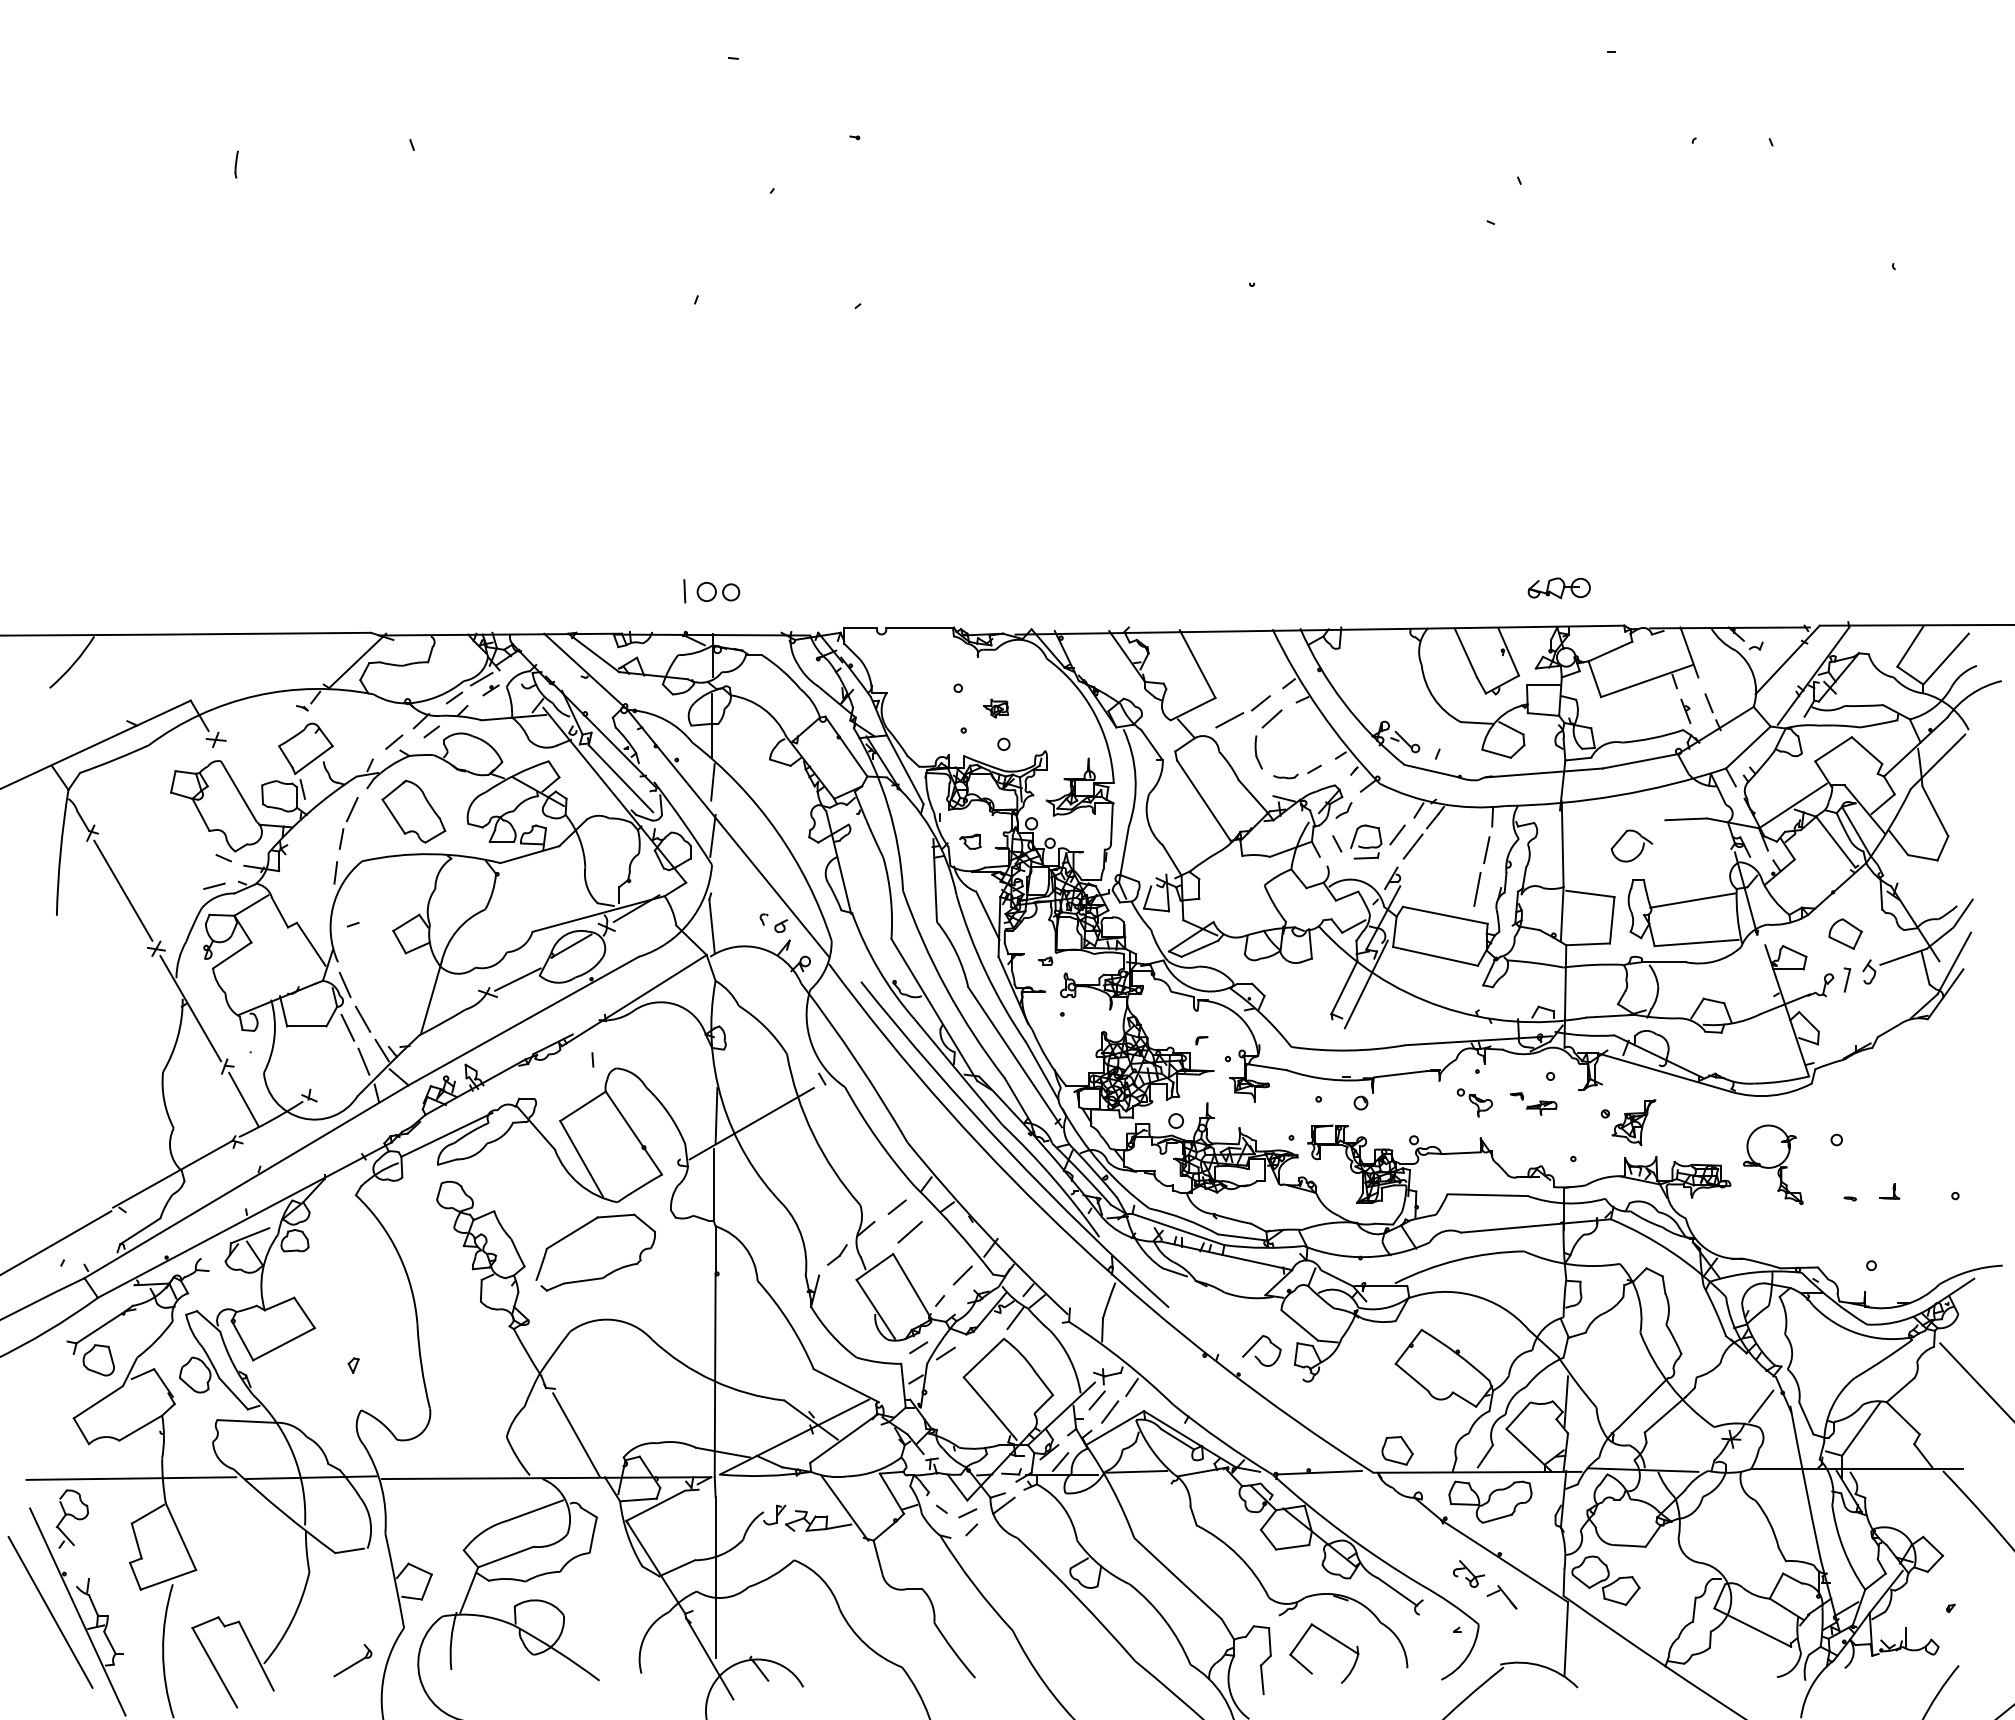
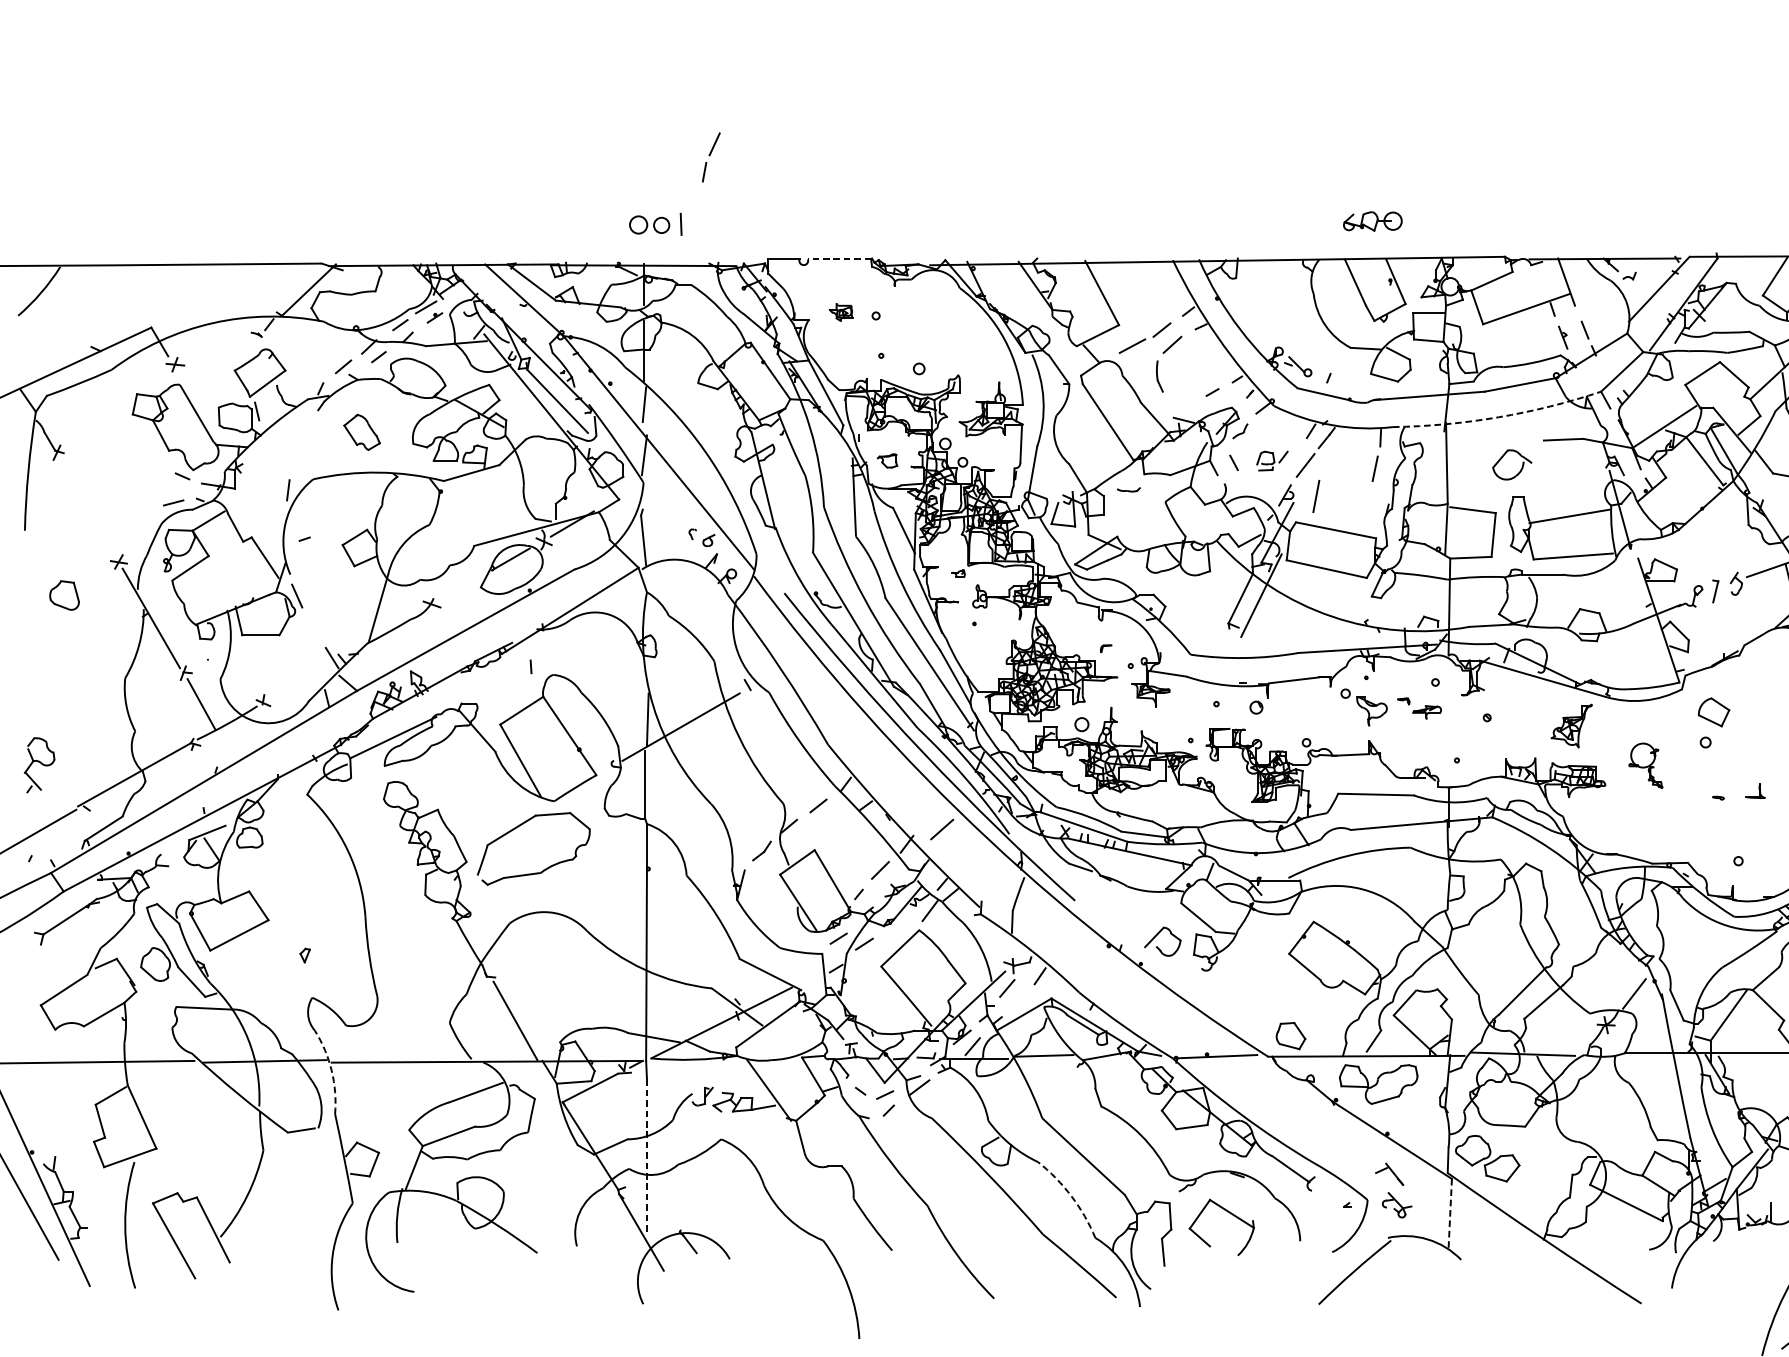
part: (1558, 588) -> (1372, 221), moved
line: (684, 591) -> (680, 224), moved
line: (919, 628) -> (839, 259), solid -> dashed
part: (996, 708) -> (841, 312), moved
part: (1285, 776) -> (1128, 489), moved
arc: (1617, 795) -> (1498, 417), solid -> dashed
part: (413, 811) -> (361, 432), size x0.6
part: (348, 822) -> (711, 156), moved
part: (1377, 841) -> (1272, 460), size x0.6
line: (1477, 889) -> (1316, 496), moved
line: (123, 890) -> (87, 506), removed
part: (1845, 933) -> (1713, 711), moved
line: (517, 979) -> (459, 590), removed
line: (362, 1018) -> (313, 627), removed
line: (347, 1027) -> (299, 636), removed
line: (363, 1061) -> (314, 668), removed
part: (1474, 1102) -> (1363, 707), size x1.4
part: (1633, 1122) -> (1571, 725), moved
part: (1773, 1164) -> (1645, 765), size x0.6
line: (909, 1231) -> (941, 828), moved
part: (98, 1360) -> (64, 595), moved
line: (1566, 1401) -> (1450, 989), removed
line: (1110, 1411) -> (1019, 998), removed
arc: (381, 1487) -> (331, 1070), solid -> dashed
part: (72, 1518) -> (39, 764), moved
part: (1469, 1573) -> (1397, 1204), moved
line: (715, 1577) -> (646, 1155), solid -> dashed
arc: (1165, 1620) -> (1071, 1196), solid -> dashed
line: (1566, 1639) -> (1450, 1214), solid -> dashed
part: (352, 1660) -> (304, 1234), removed

